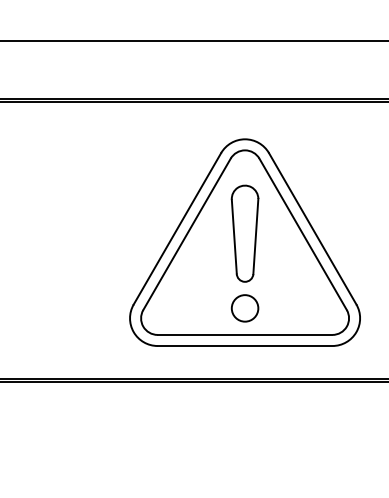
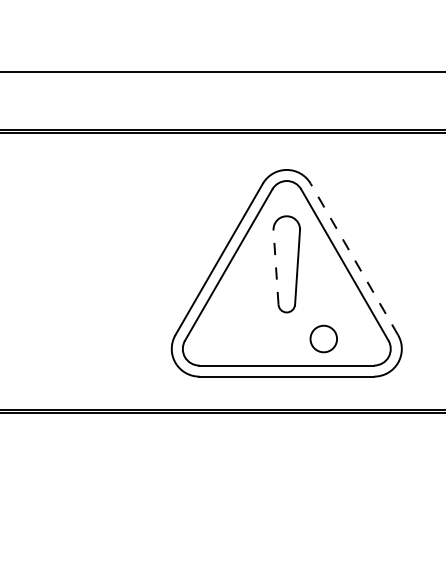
line: (312, 228) -> (354, 259), solid -> dashed
line: (234, 236) -> (276, 267), solid -> dashed
circle: (244, 307) -> (323, 338), moved

